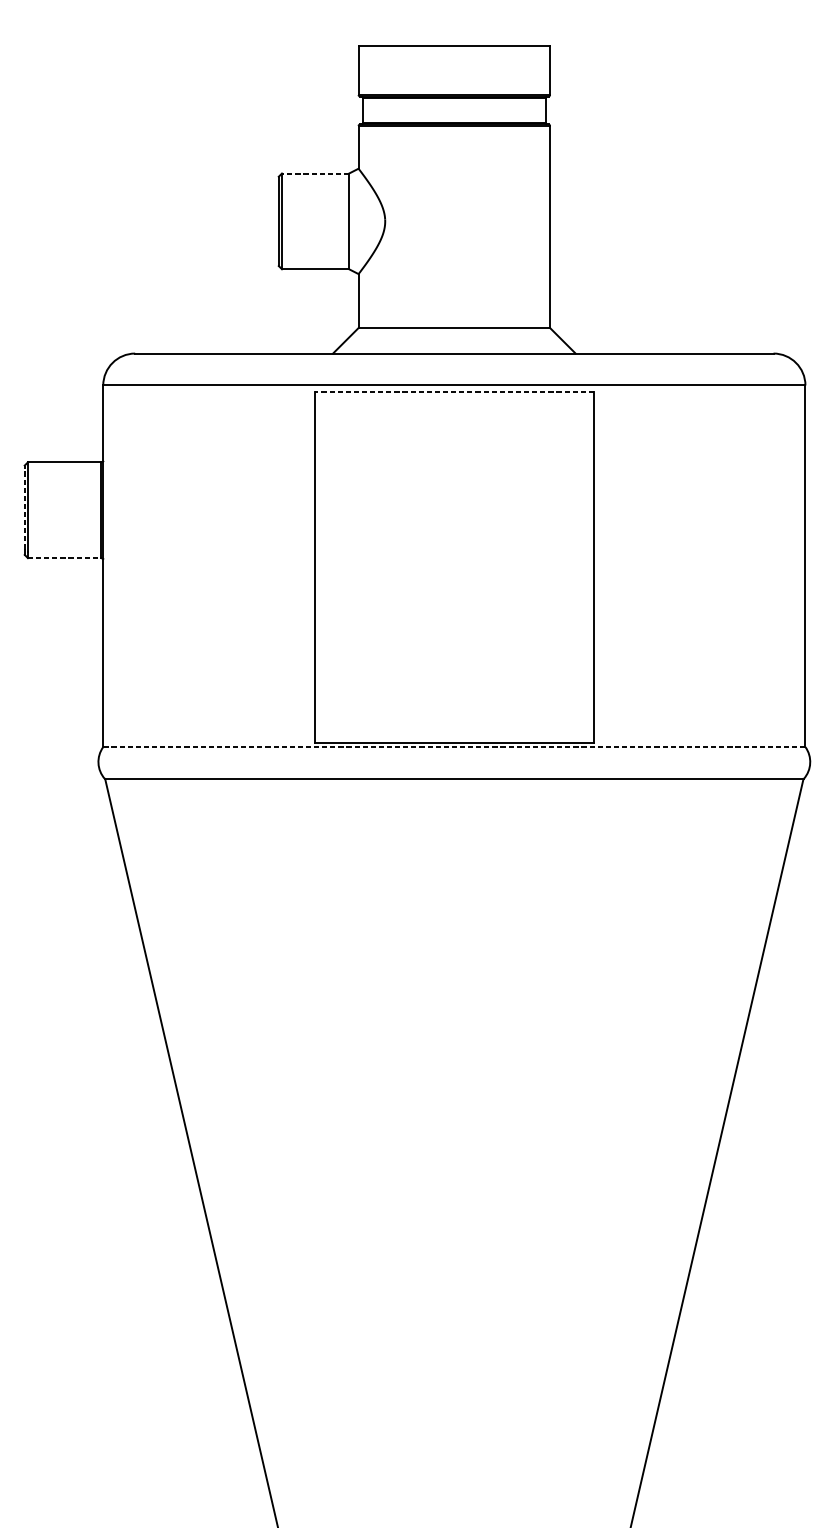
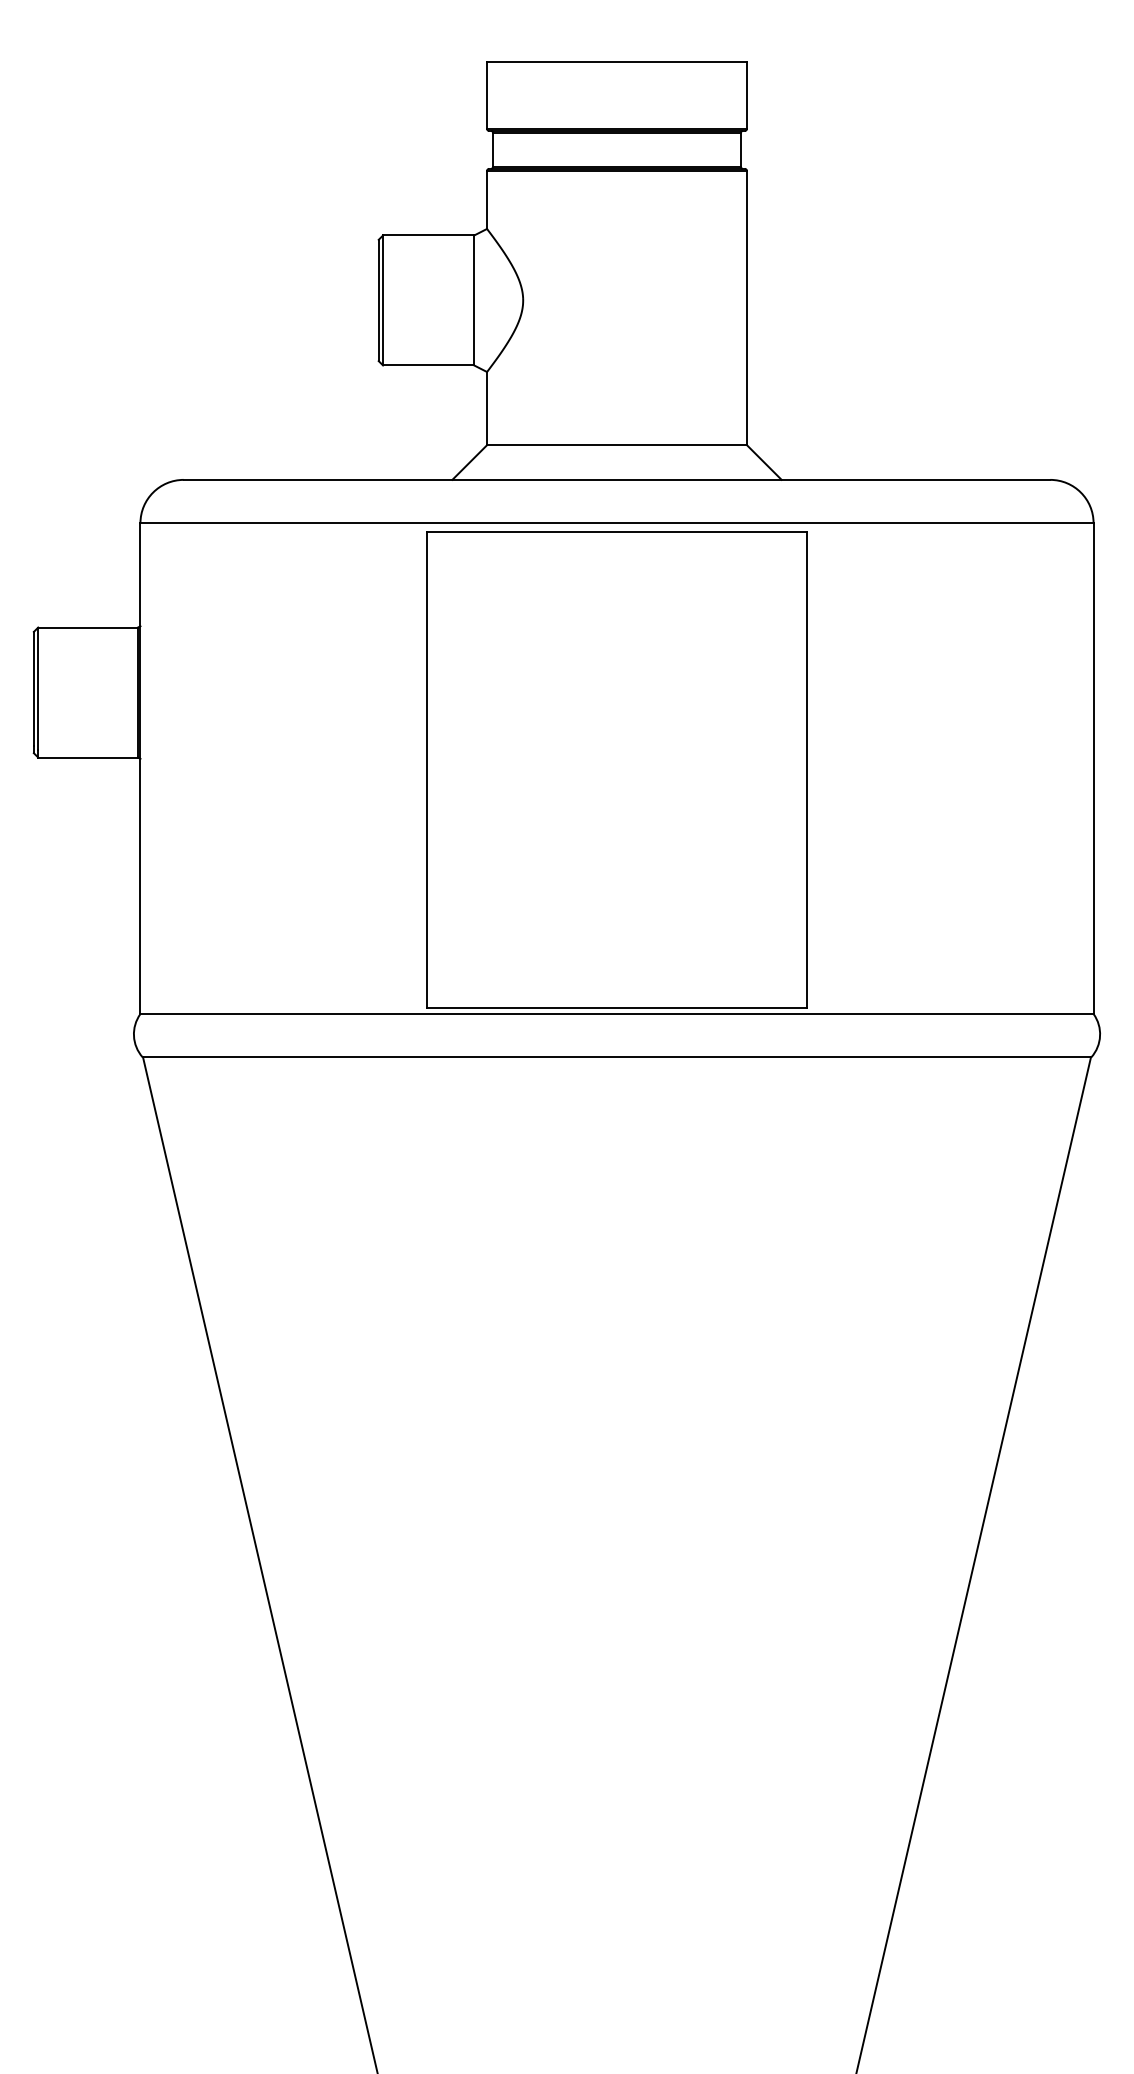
line: (315, 173) -> (428, 235), dashed -> solid
line: (454, 391) -> (617, 531), dashed -> solid
line: (24, 507) -> (33, 688), dashed -> solid
line: (64, 558) -> (88, 757), dashed -> solid
line: (454, 747) -> (617, 1014), dashed -> solid

